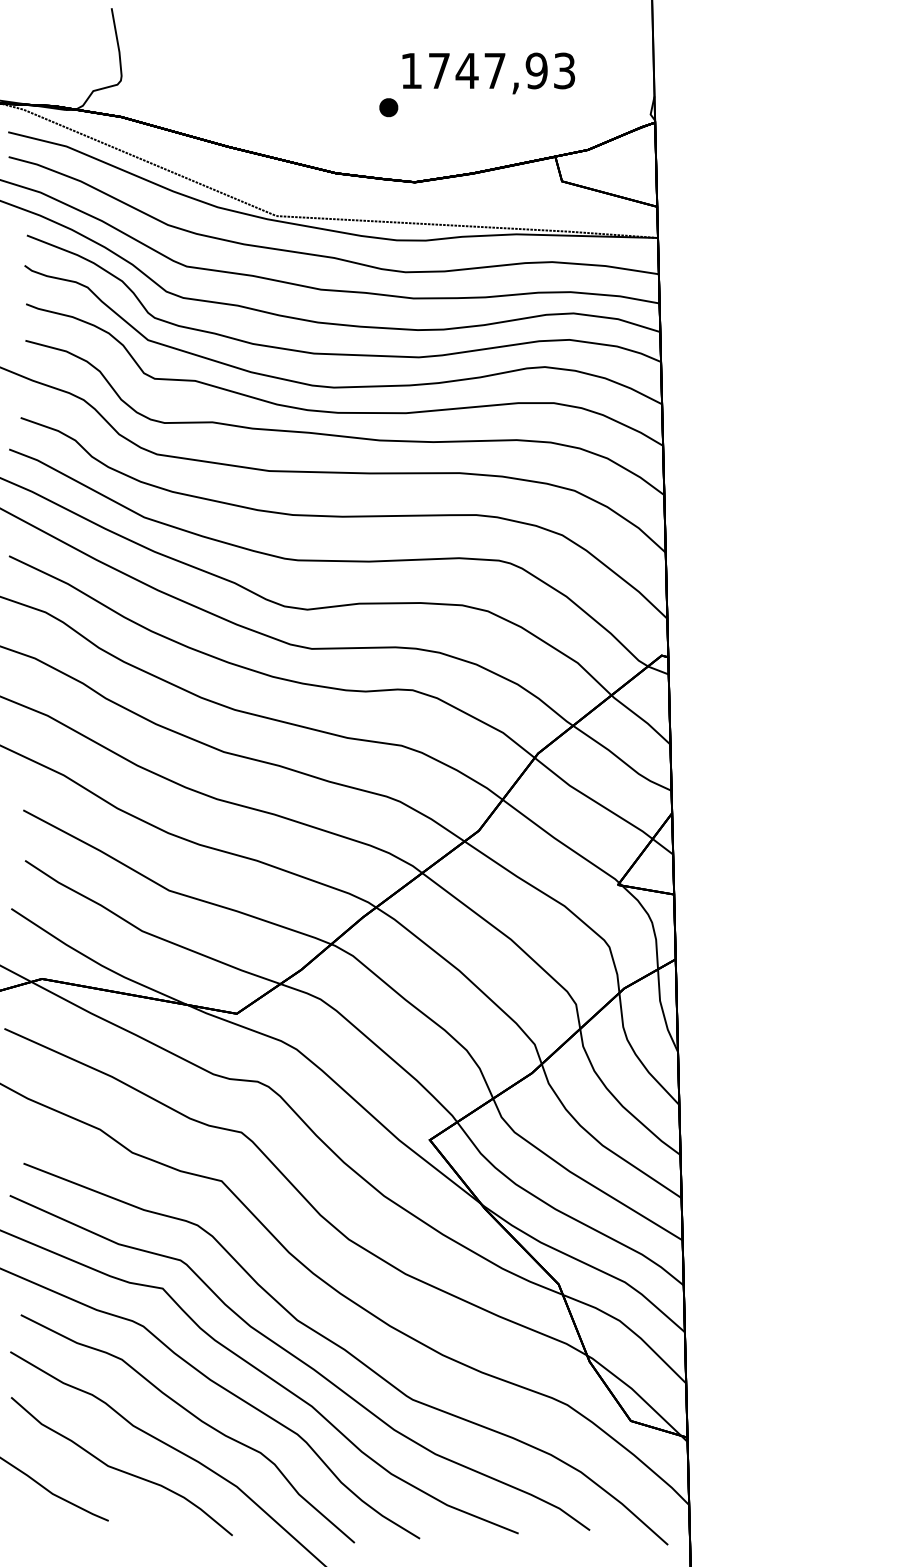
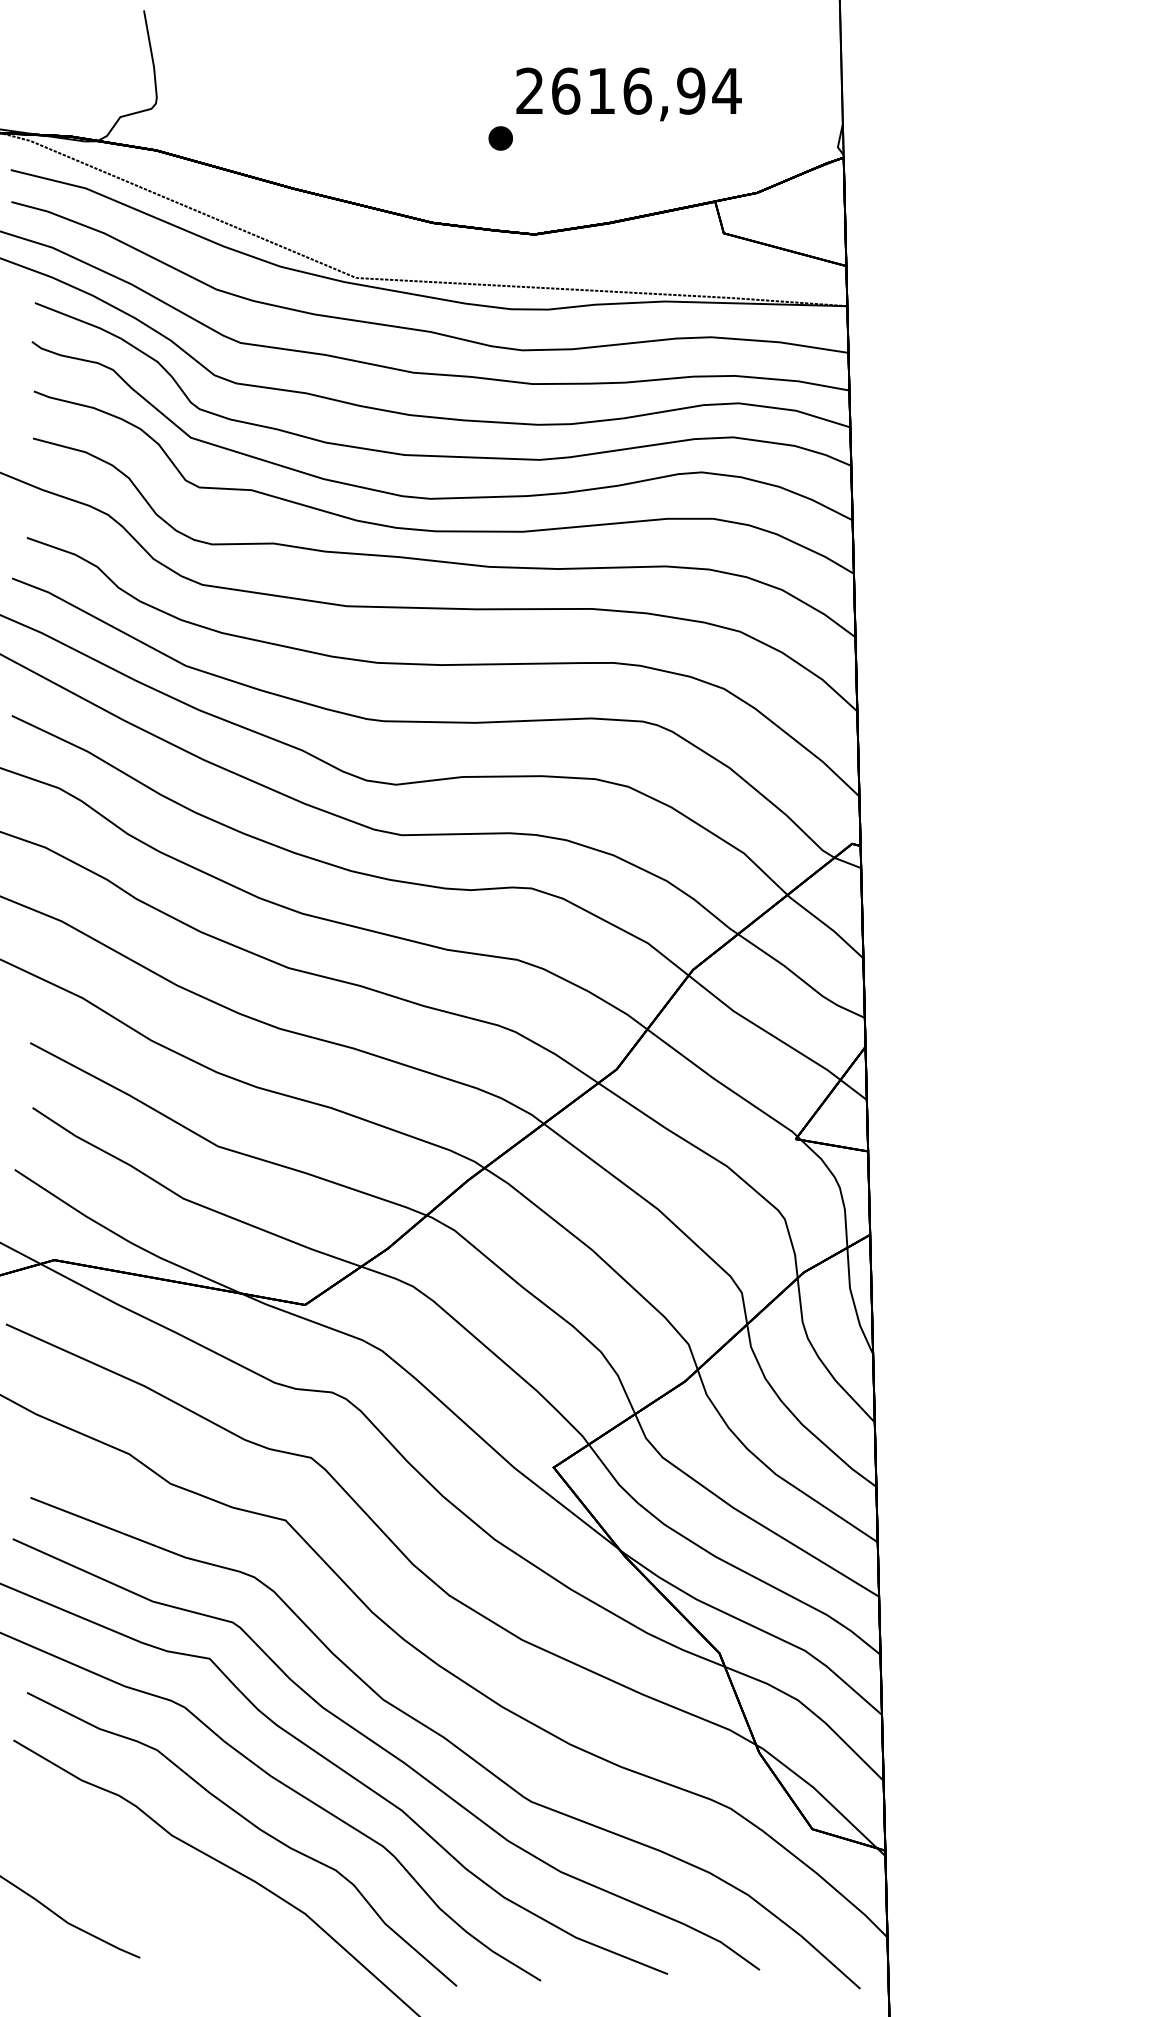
text: (488, 70) -> (629, 90), 1747,93 -> 2616,94
curve: (120, 1469) -> (155, 1891), removed

